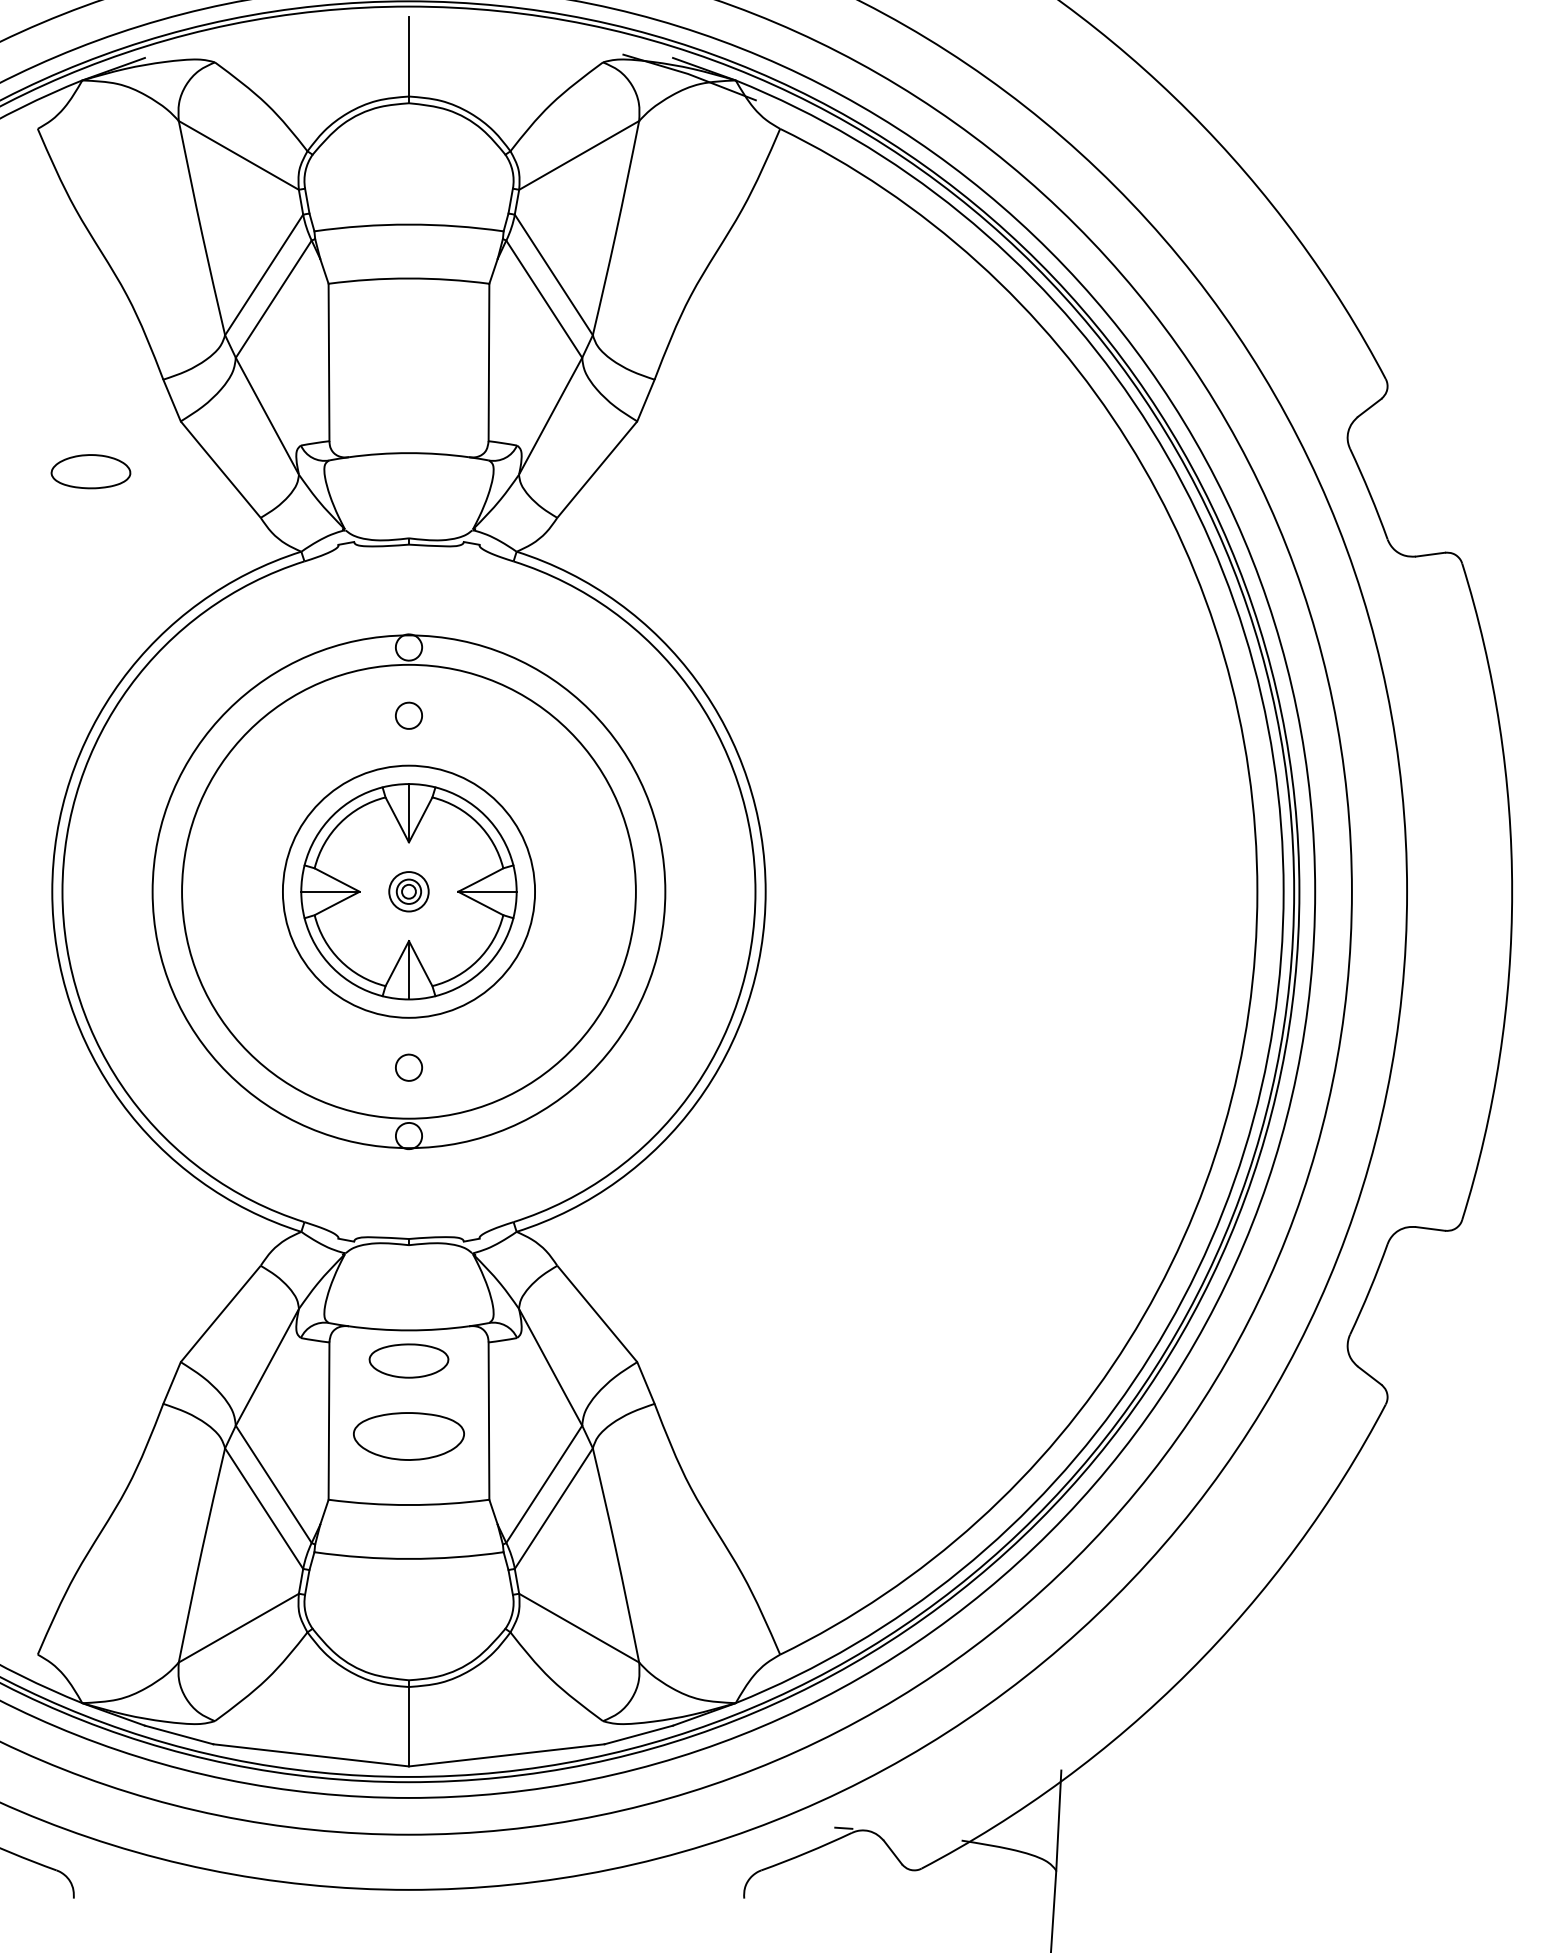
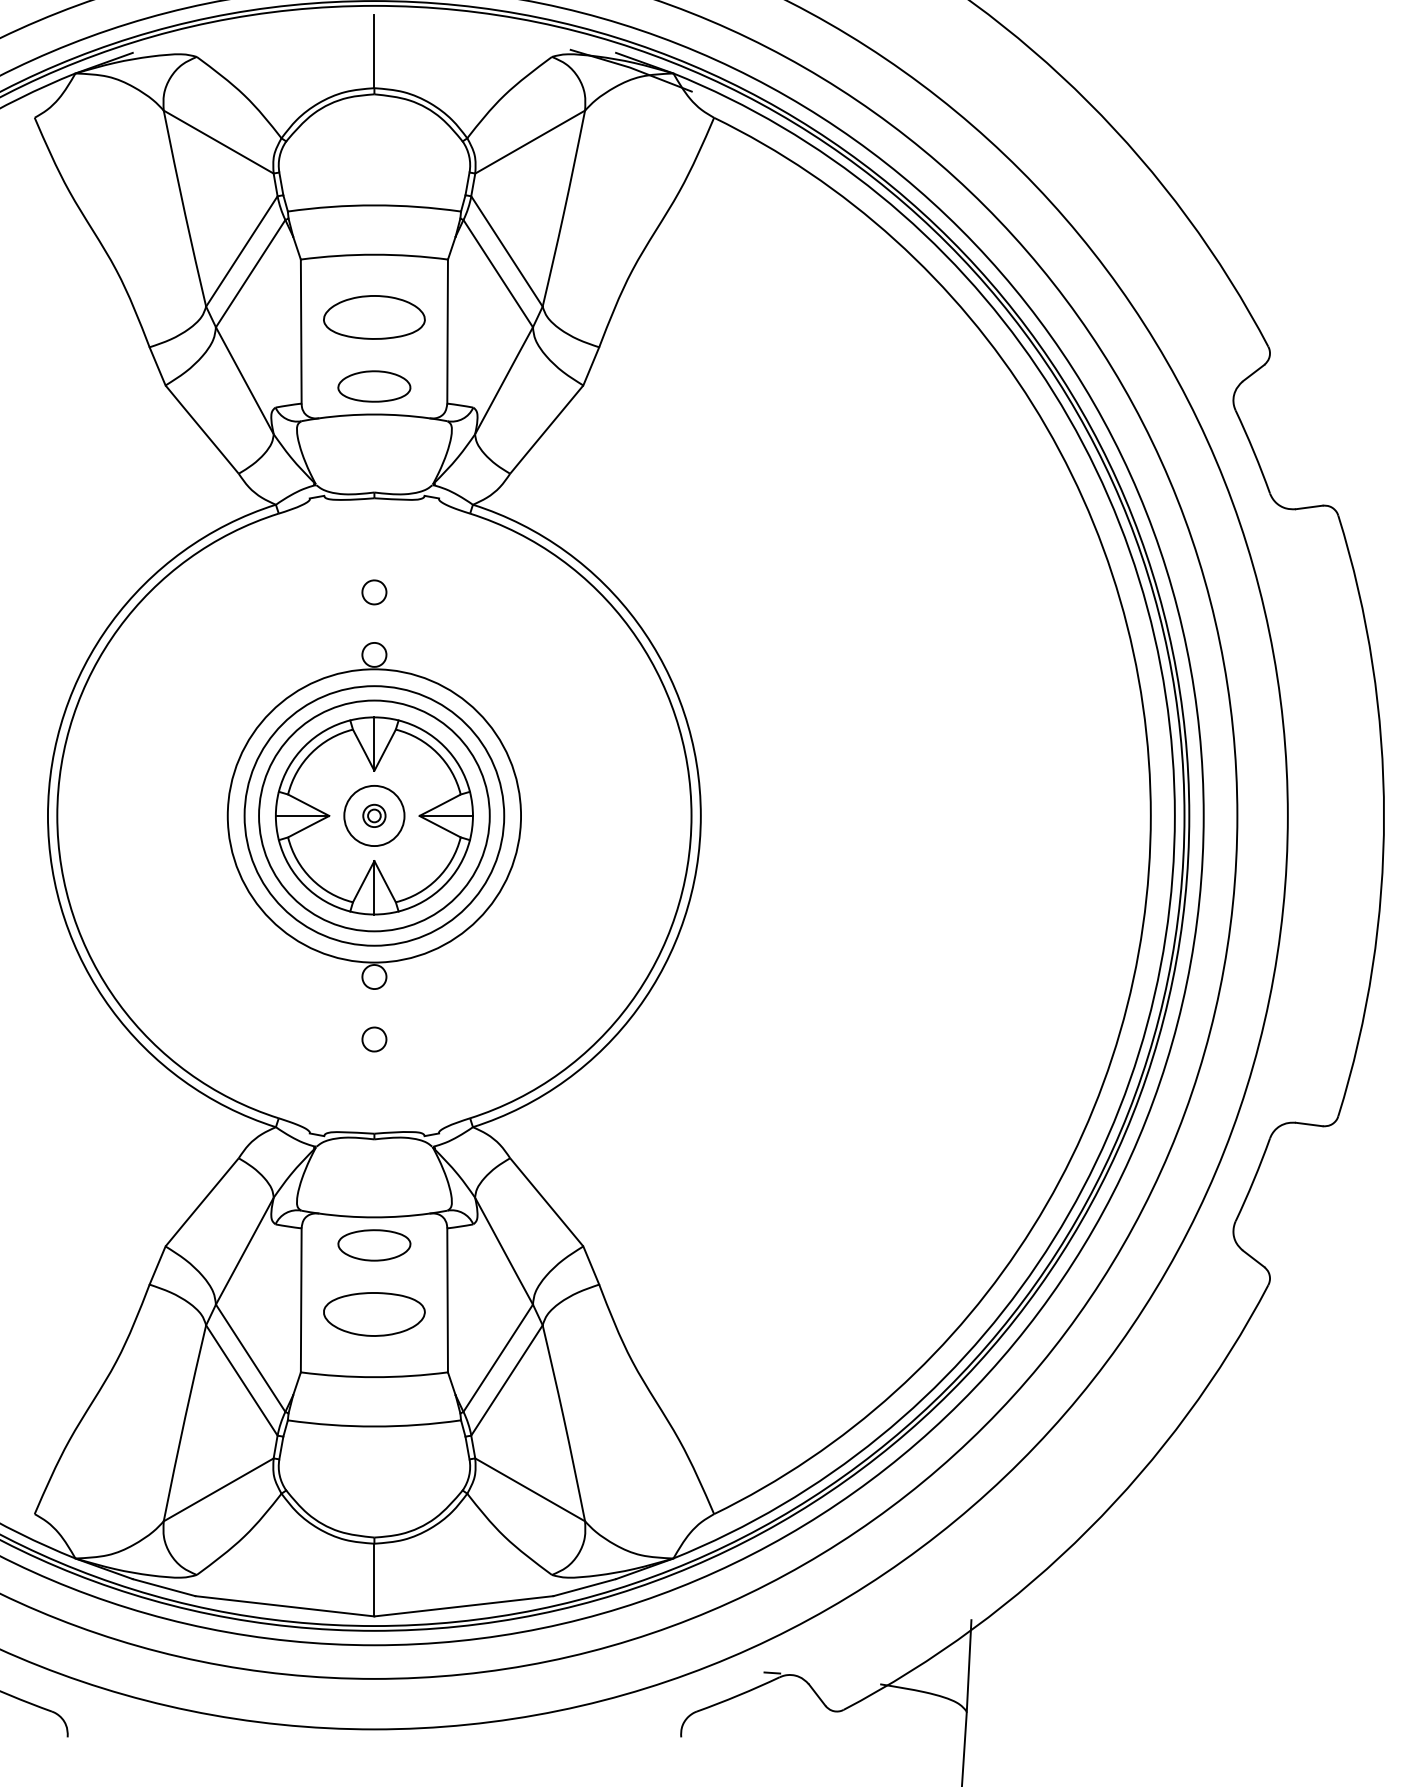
part: (409, 347) -> (374, 317), added
part: (91, 471) -> (374, 386), moved
circle: (409, 891) -> (374, 815), size x0.62
circle: (409, 891) -> (374, 815), size x0.62
circle: (409, 891) -> (374, 815), size x1.67

